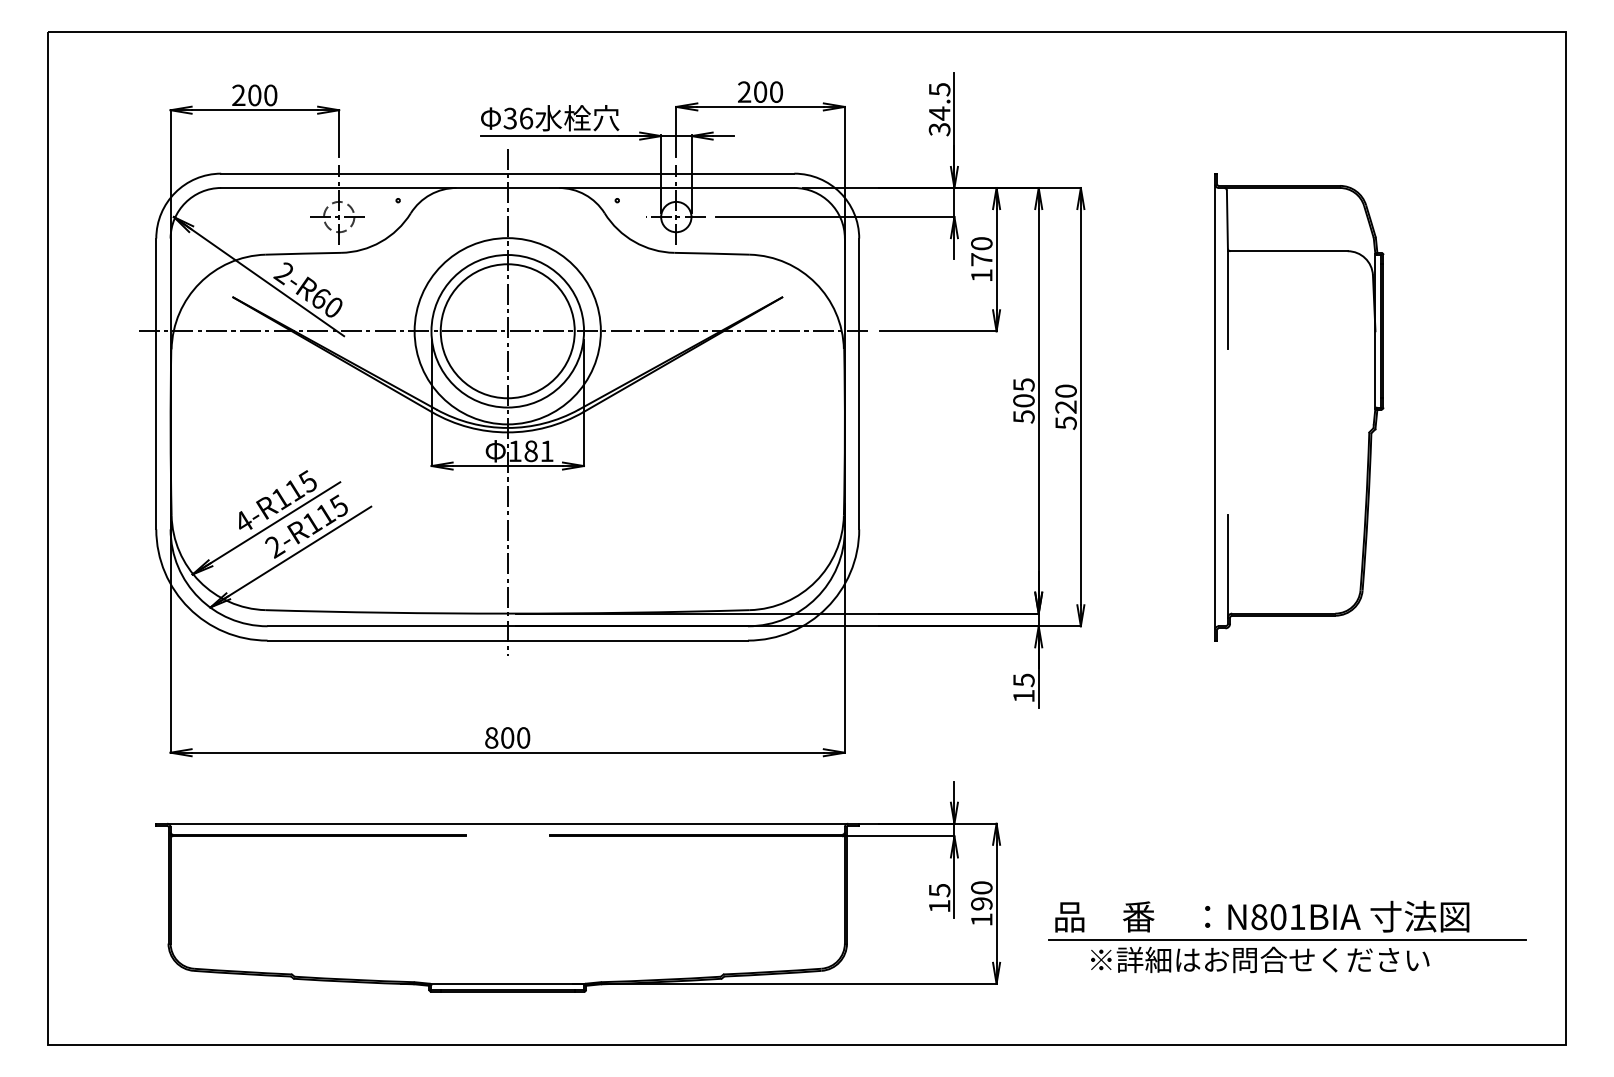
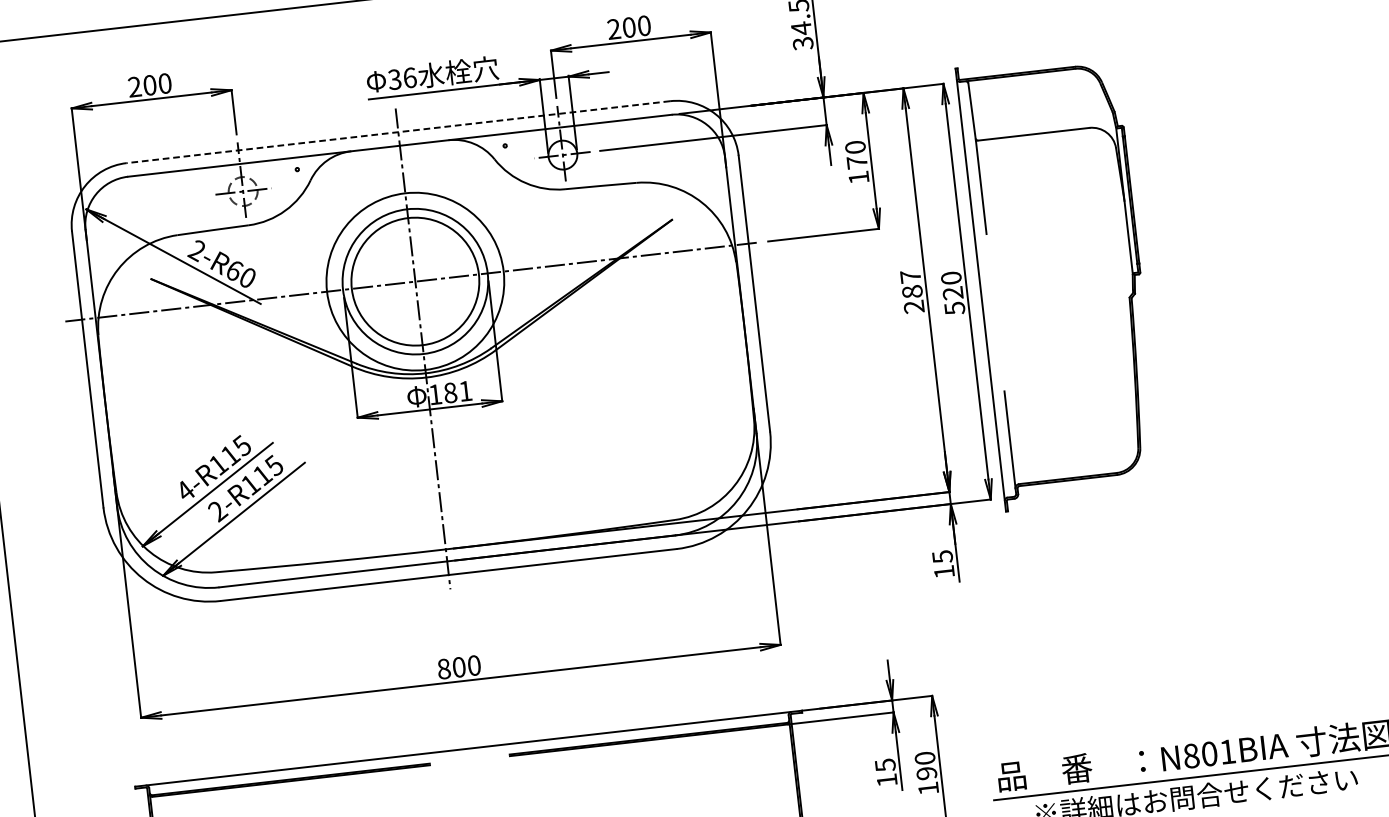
line: (507, 173) -> (398, 132), solid -> dashed
text: (1023, 400) -> (911, 291), 505 -> 287
part: (1299, 407) -> (1060, 281), moved

